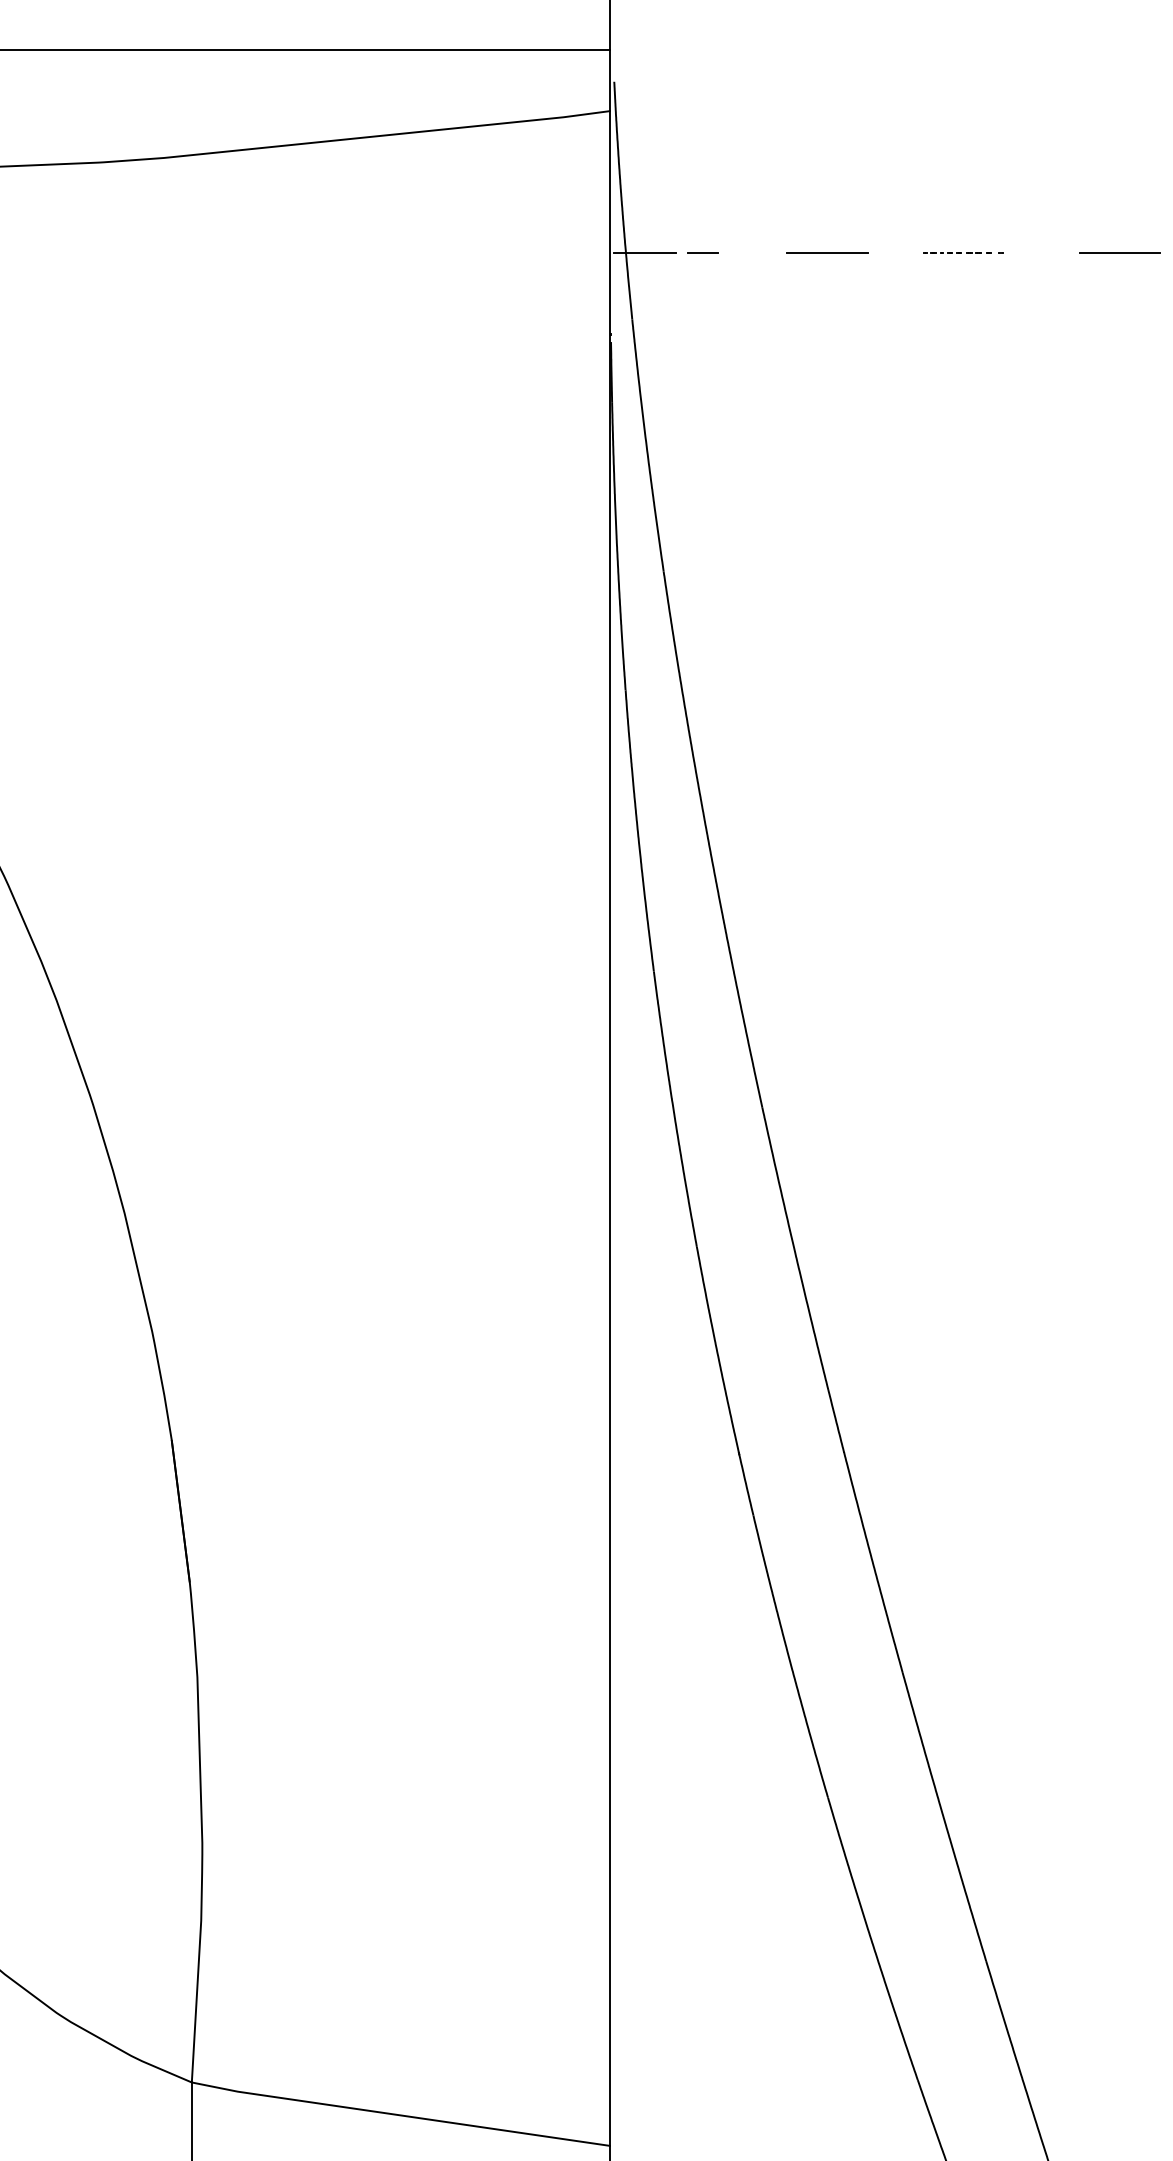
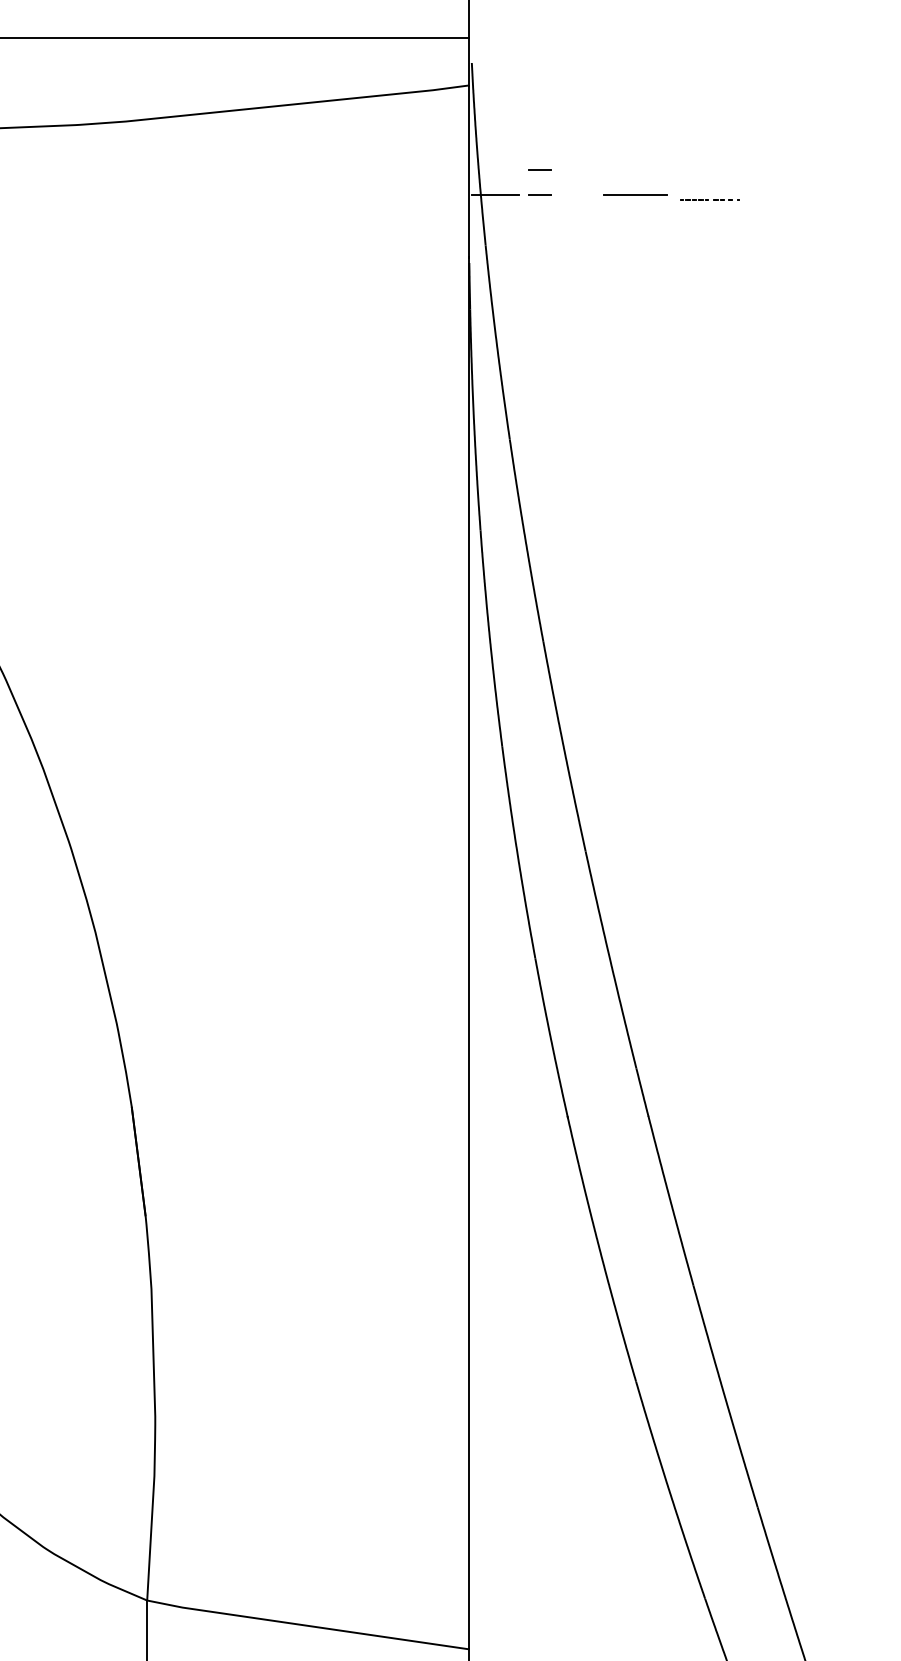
line: (702, 220) -> (539, 169), added
line: (961, 252) -> (709, 199), moved
line: (1119, 252) -> (860, 194), removed

